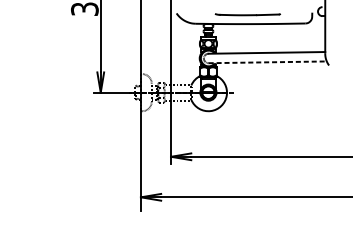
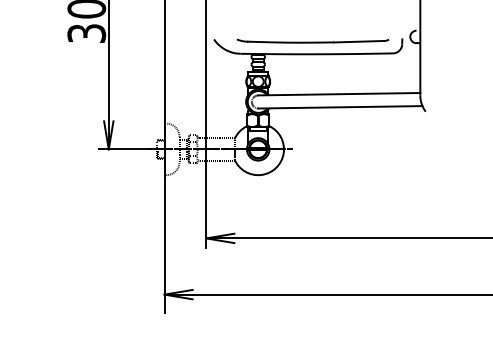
part: (247, 14) -> (312, 40), size x1.67
line: (267, 62) -> (340, 107), dashed -> solid

